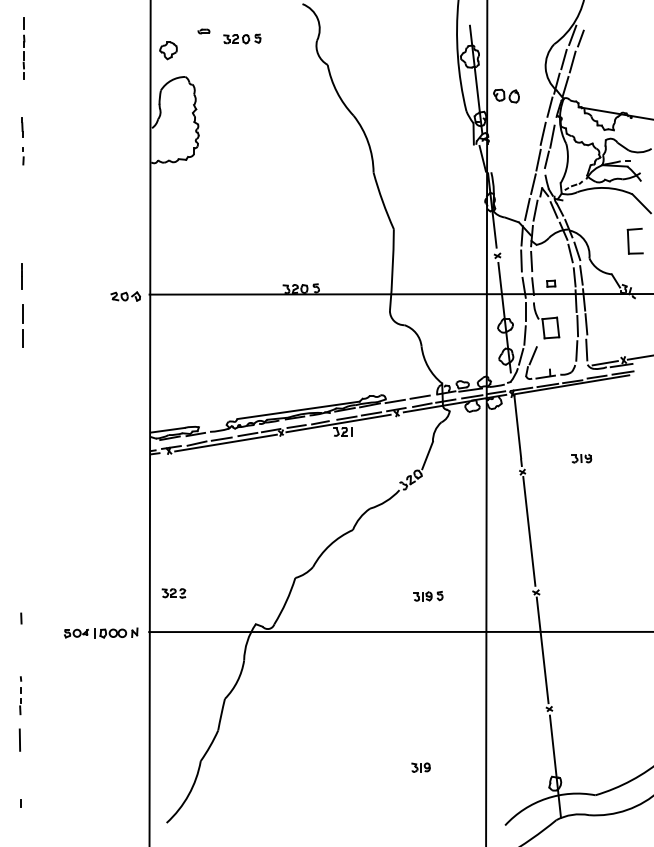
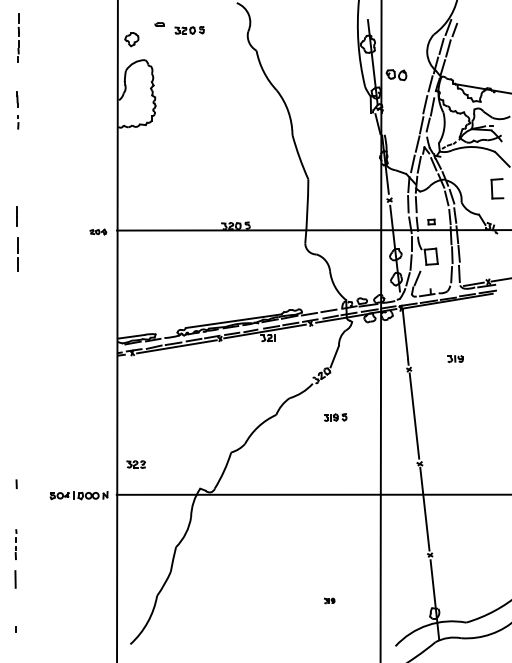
part: (125, 296) -> (98, 232), size x0.7
part: (428, 595) -> (335, 416), moved
part: (420, 767) -> (329, 600), size x0.7

